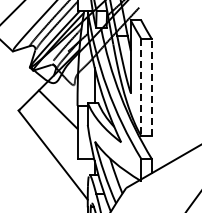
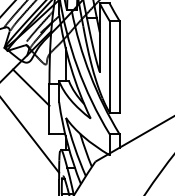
line: (141, 87) -> (109, 66), dashed -> solid
line: (151, 87) -> (119, 66), dashed -> solid

